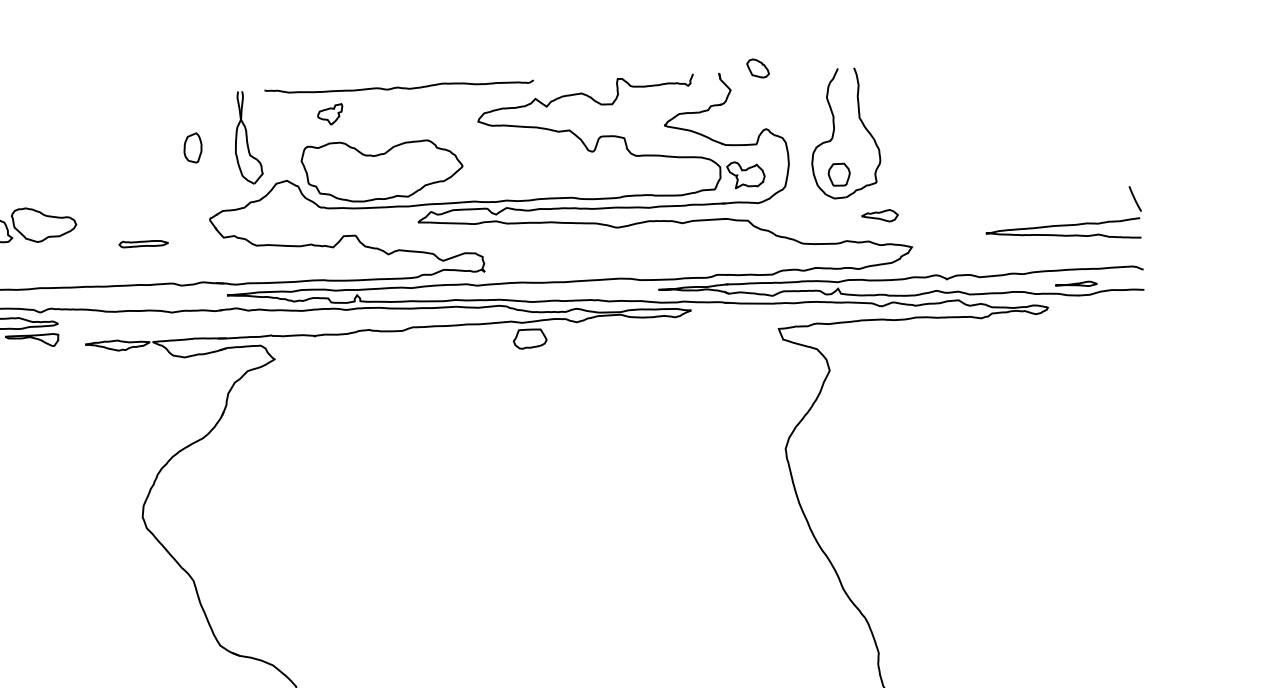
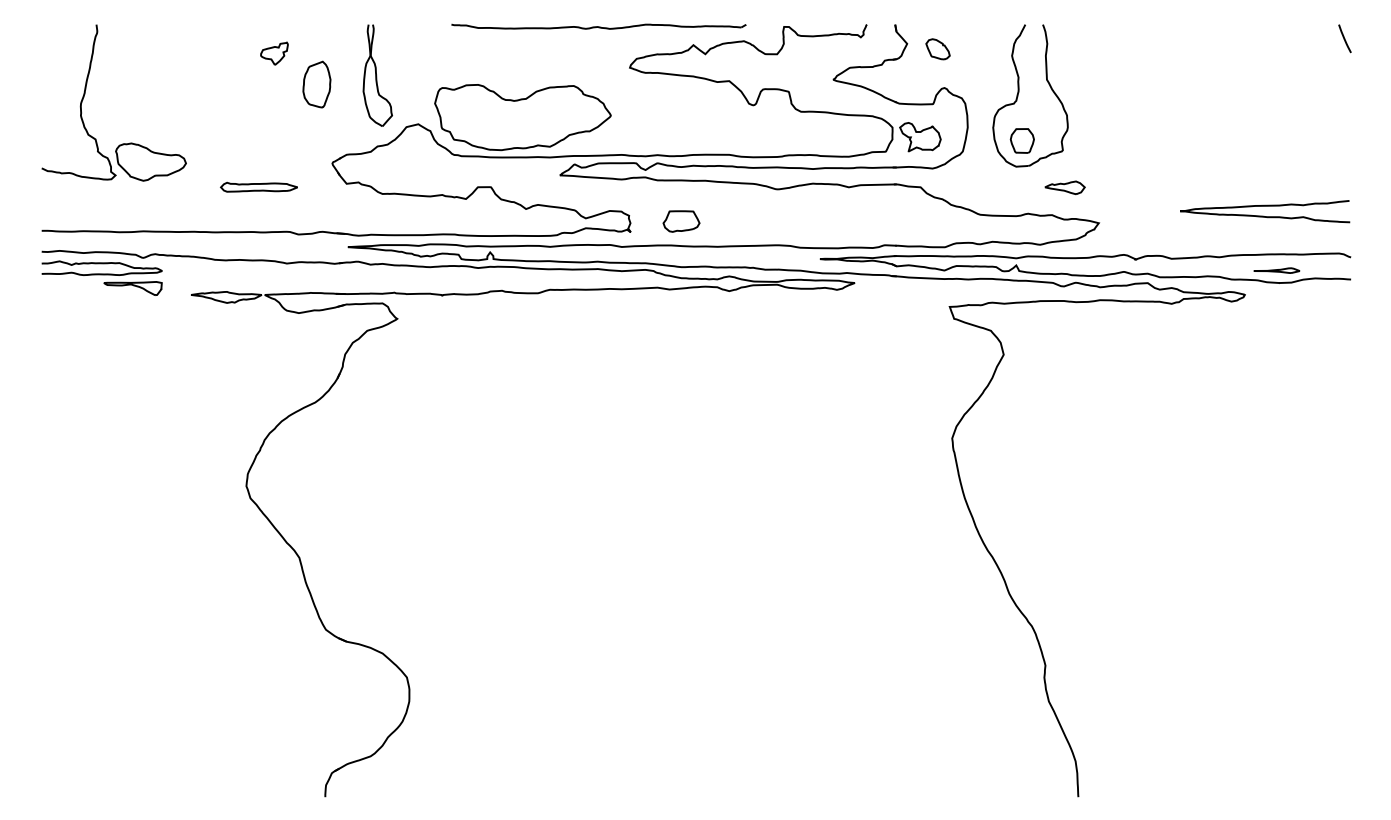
part: (757, 68) -> (937, 49), moved
part: (398, 87) -> (598, 26), moved
part: (330, 114) -> (274, 53), moved
part: (192, 148) -> (316, 84), size x1.43
line: (1134, 198) -> (1344, 38), moved
part: (143, 243) -> (258, 186), size x1.43
part: (530, 339) -> (681, 221), moved

